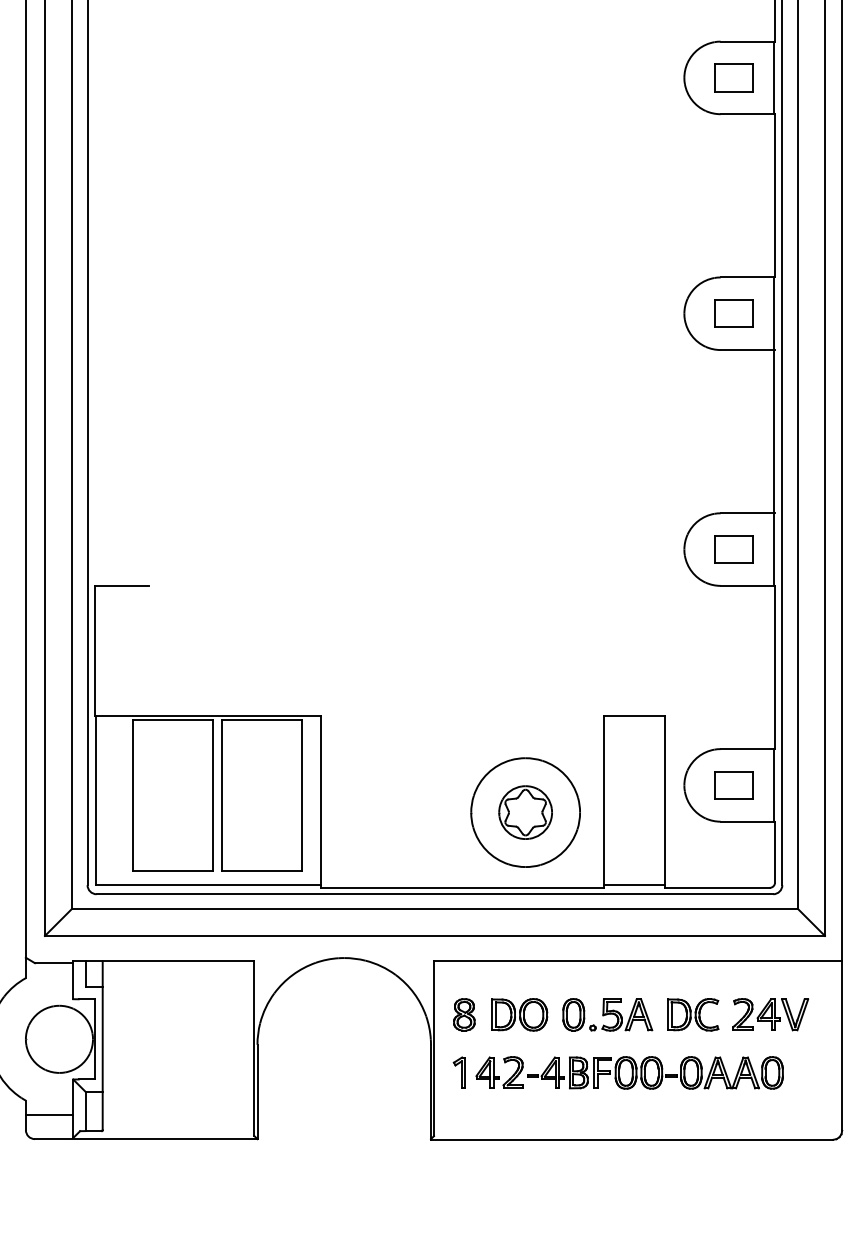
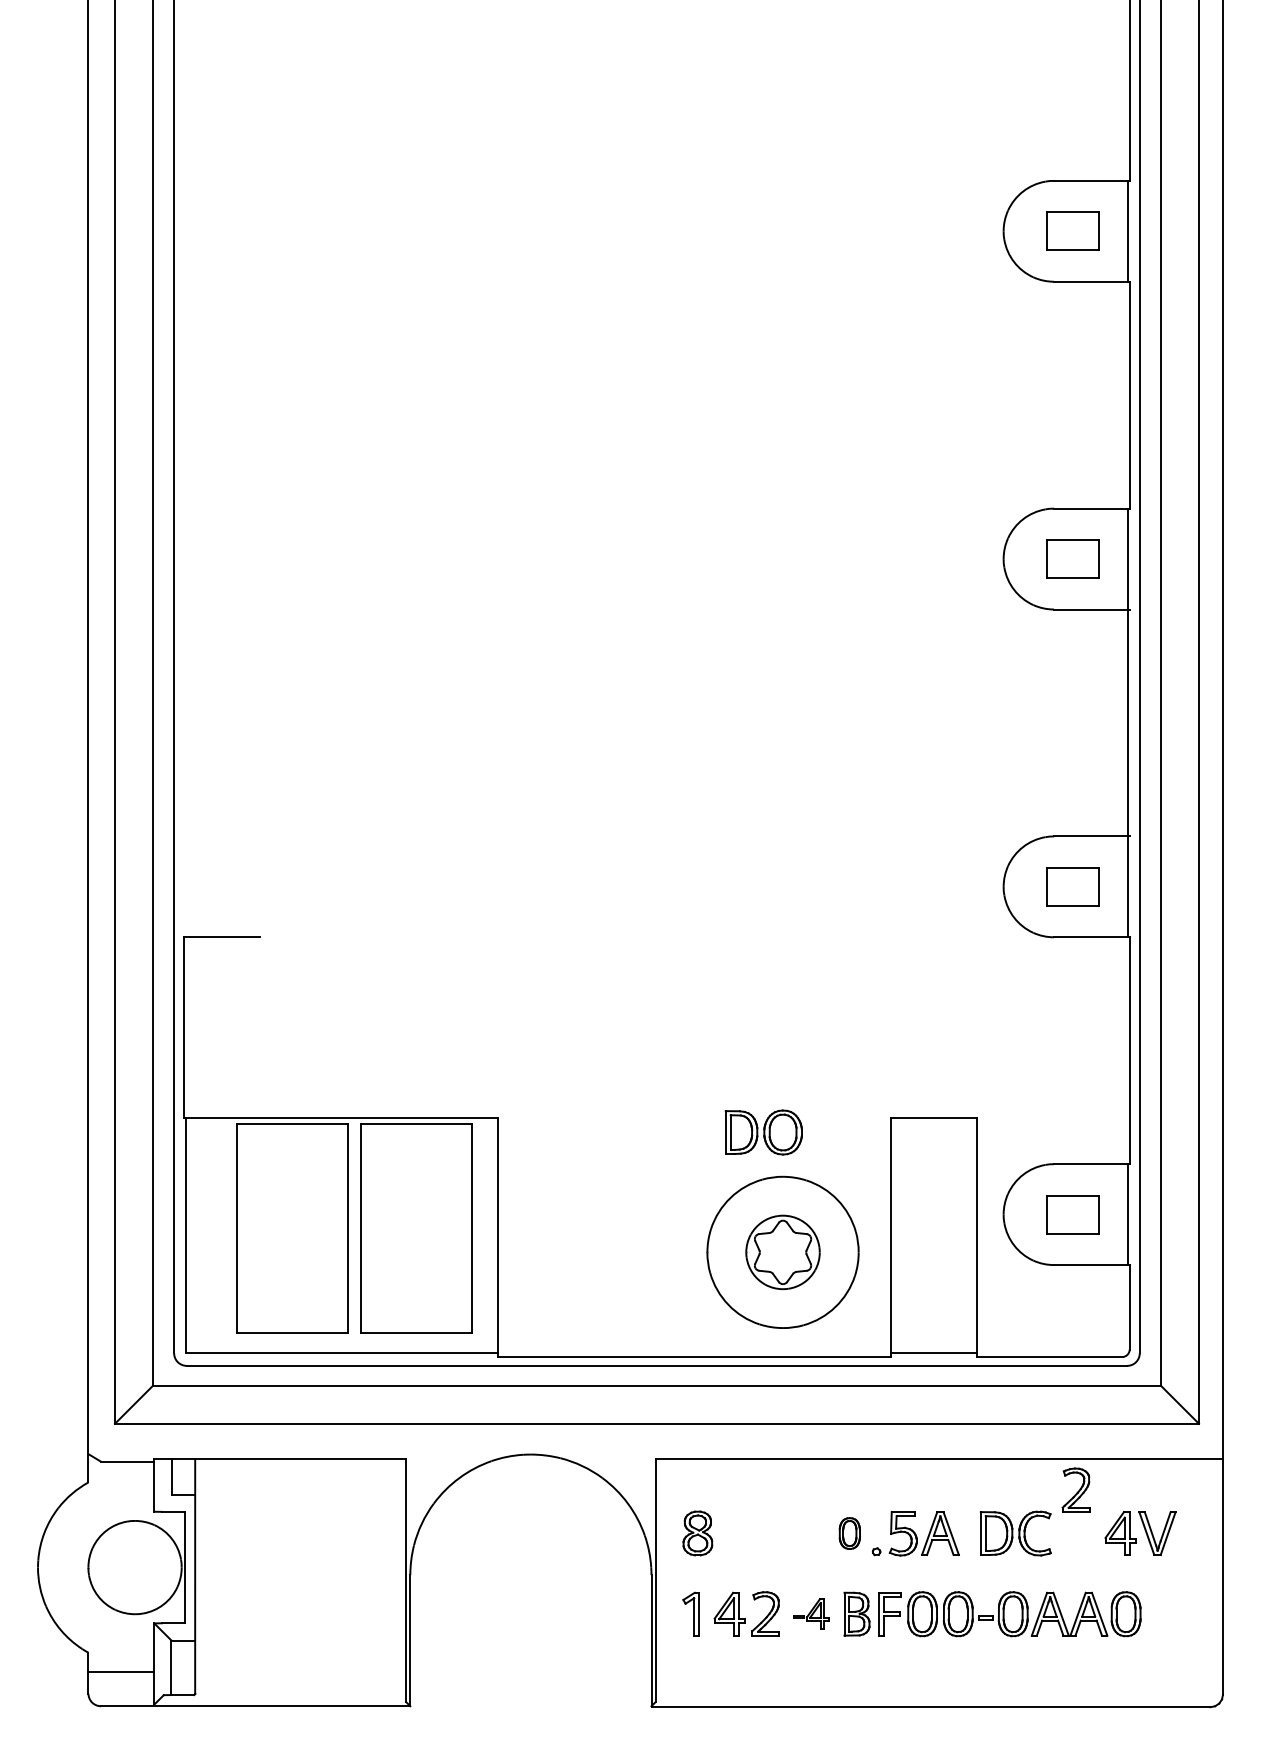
part: (519, 1014) -> (763, 1132), moved
part: (573, 1014) -> (849, 1533), size x0.7
part: (742, 1014) -> (1075, 1489), moved
part: (545, 1072) -> (810, 1613), size x0.7

